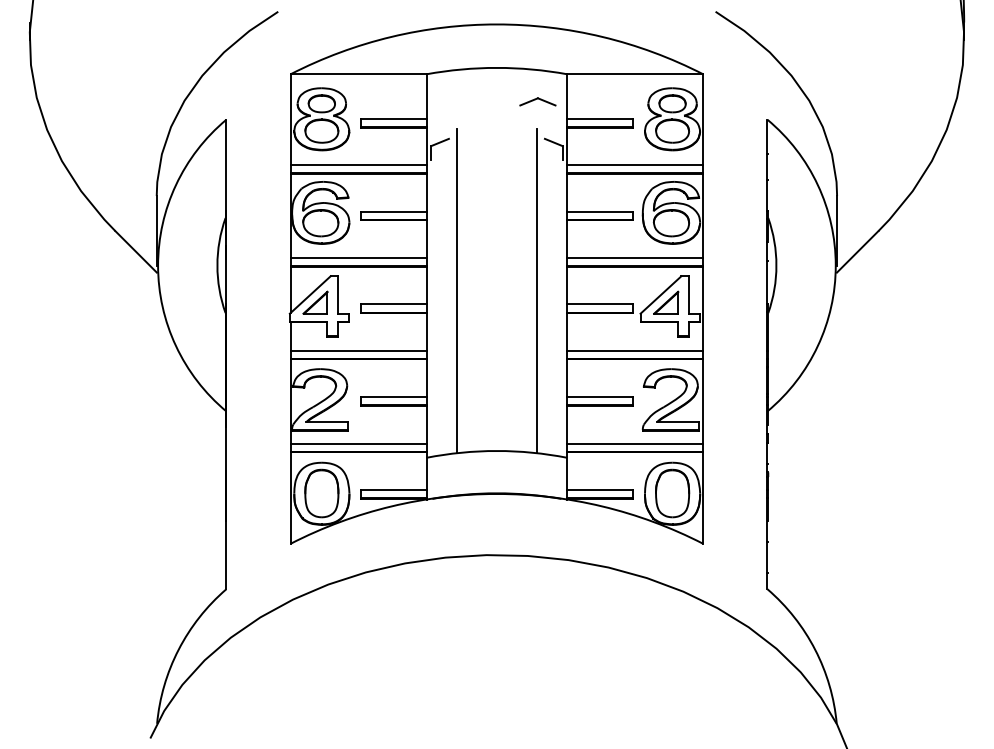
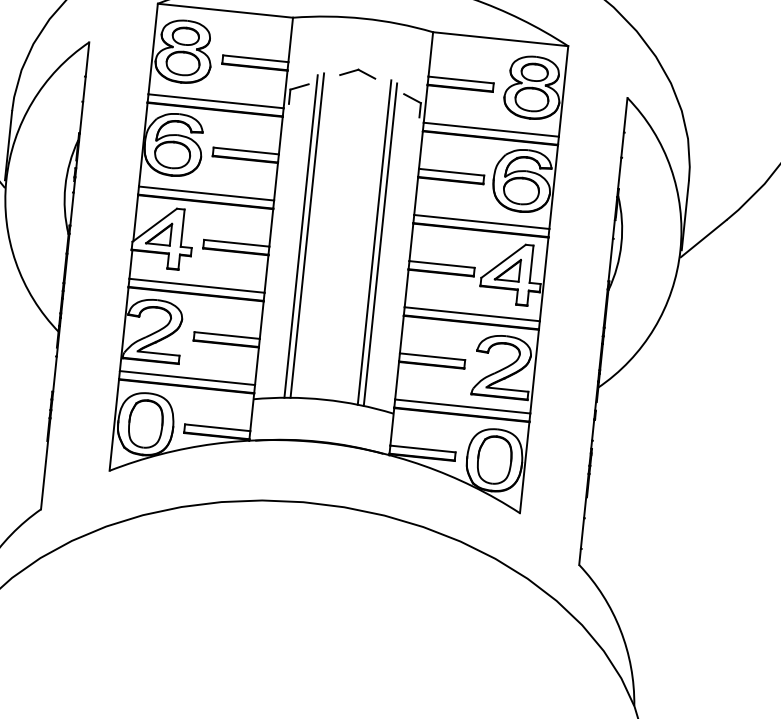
part: (537, 101) -> (357, 72), moved
line: (463, 289) -> (307, 235), added
line: (530, 289) -> (374, 242), added

